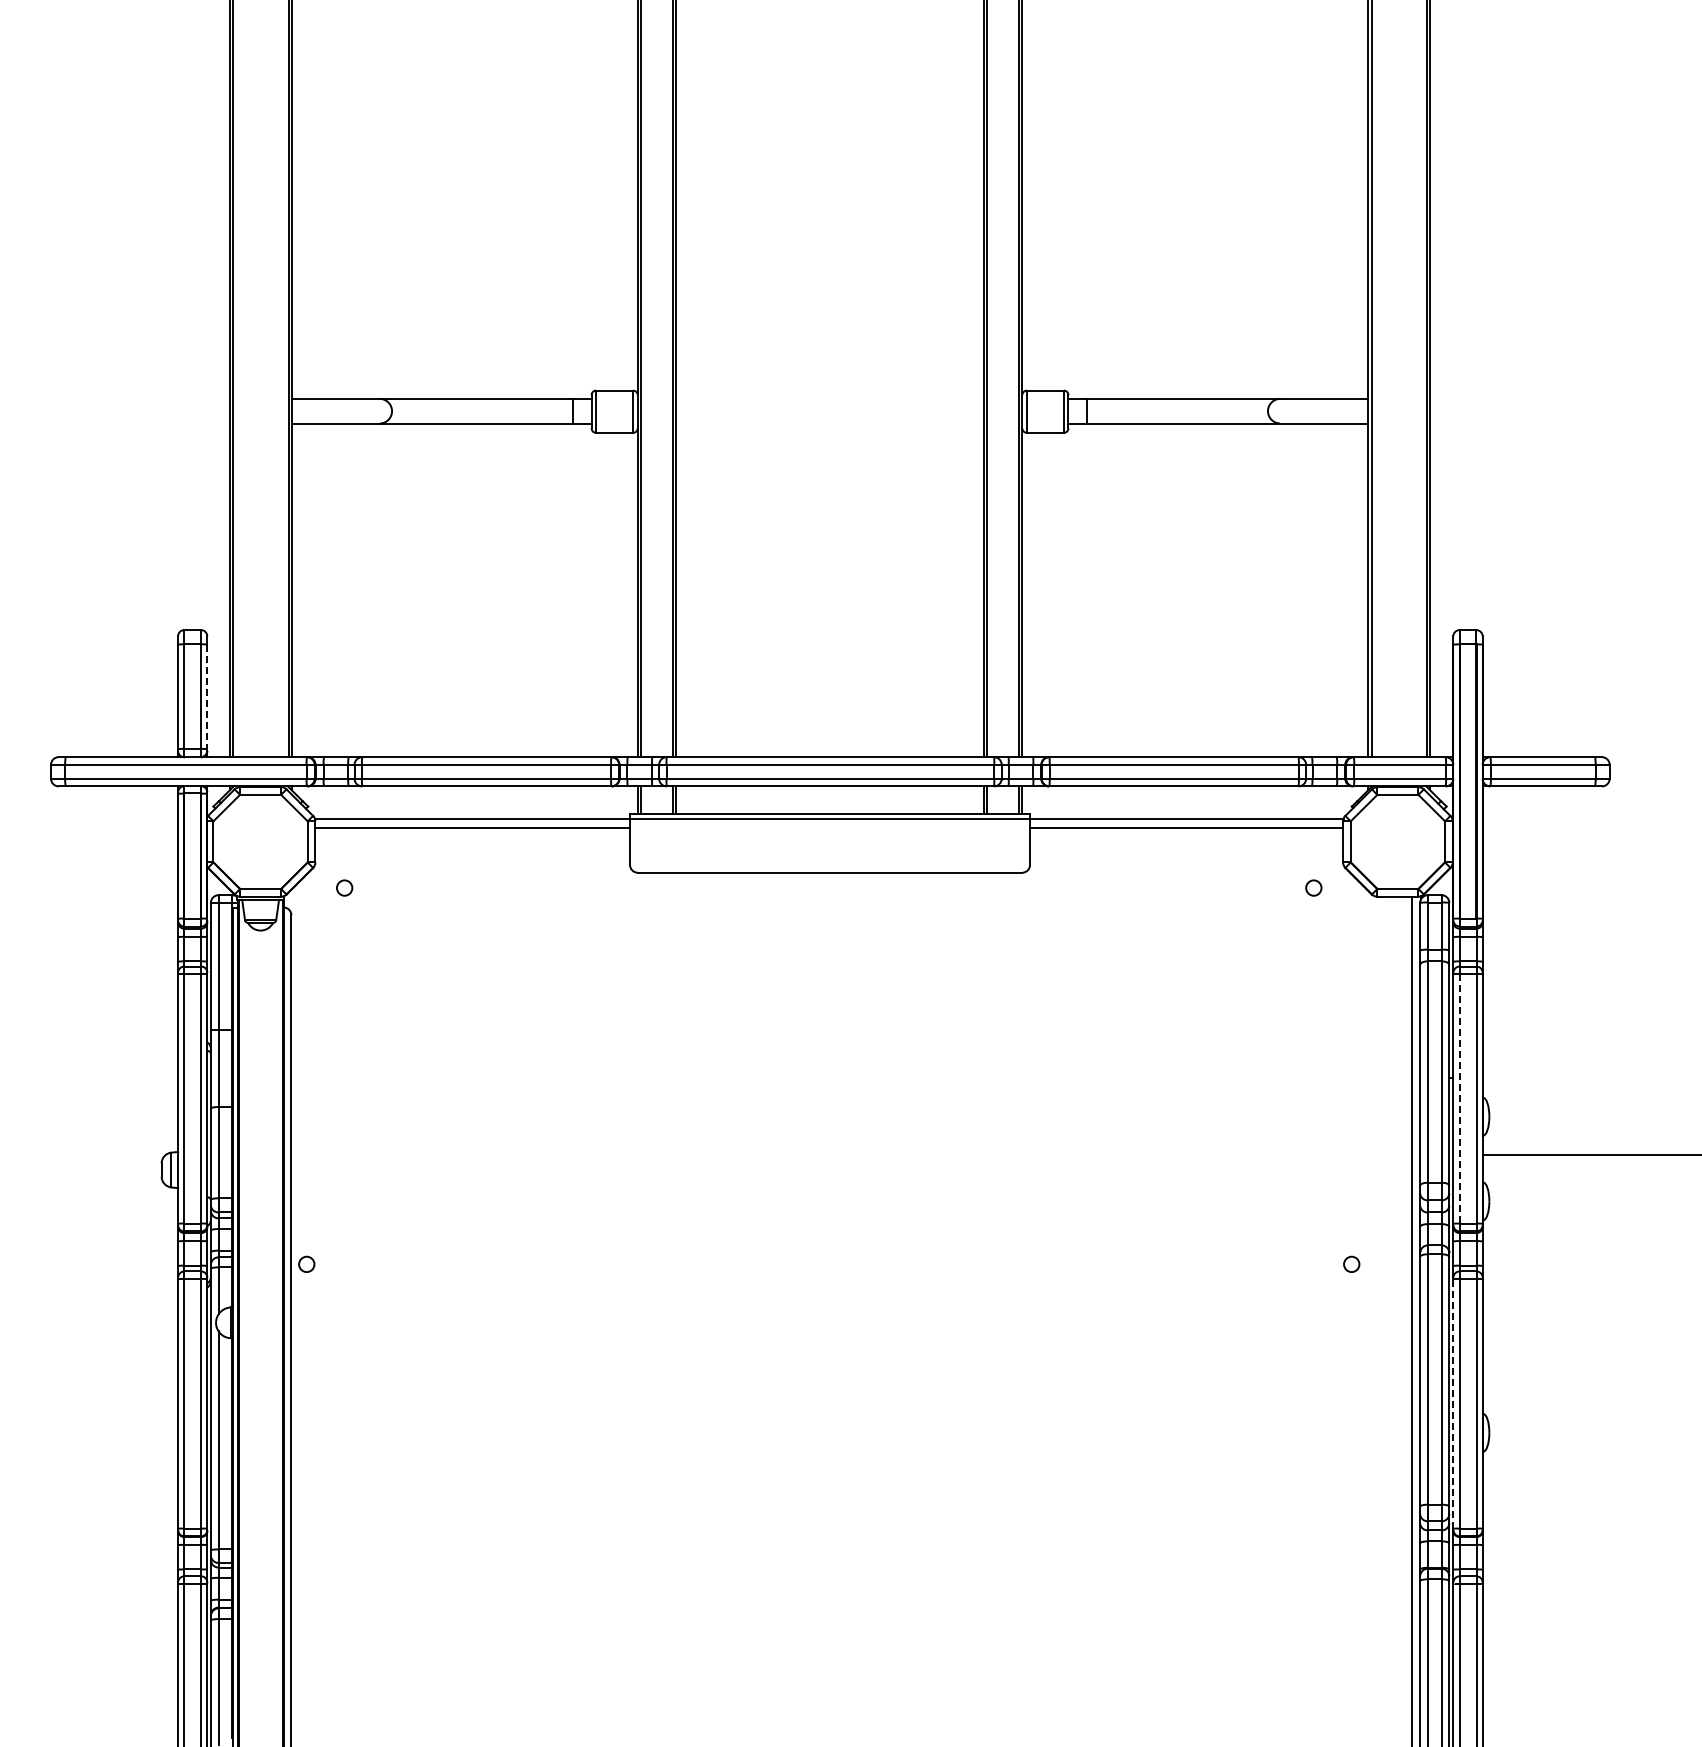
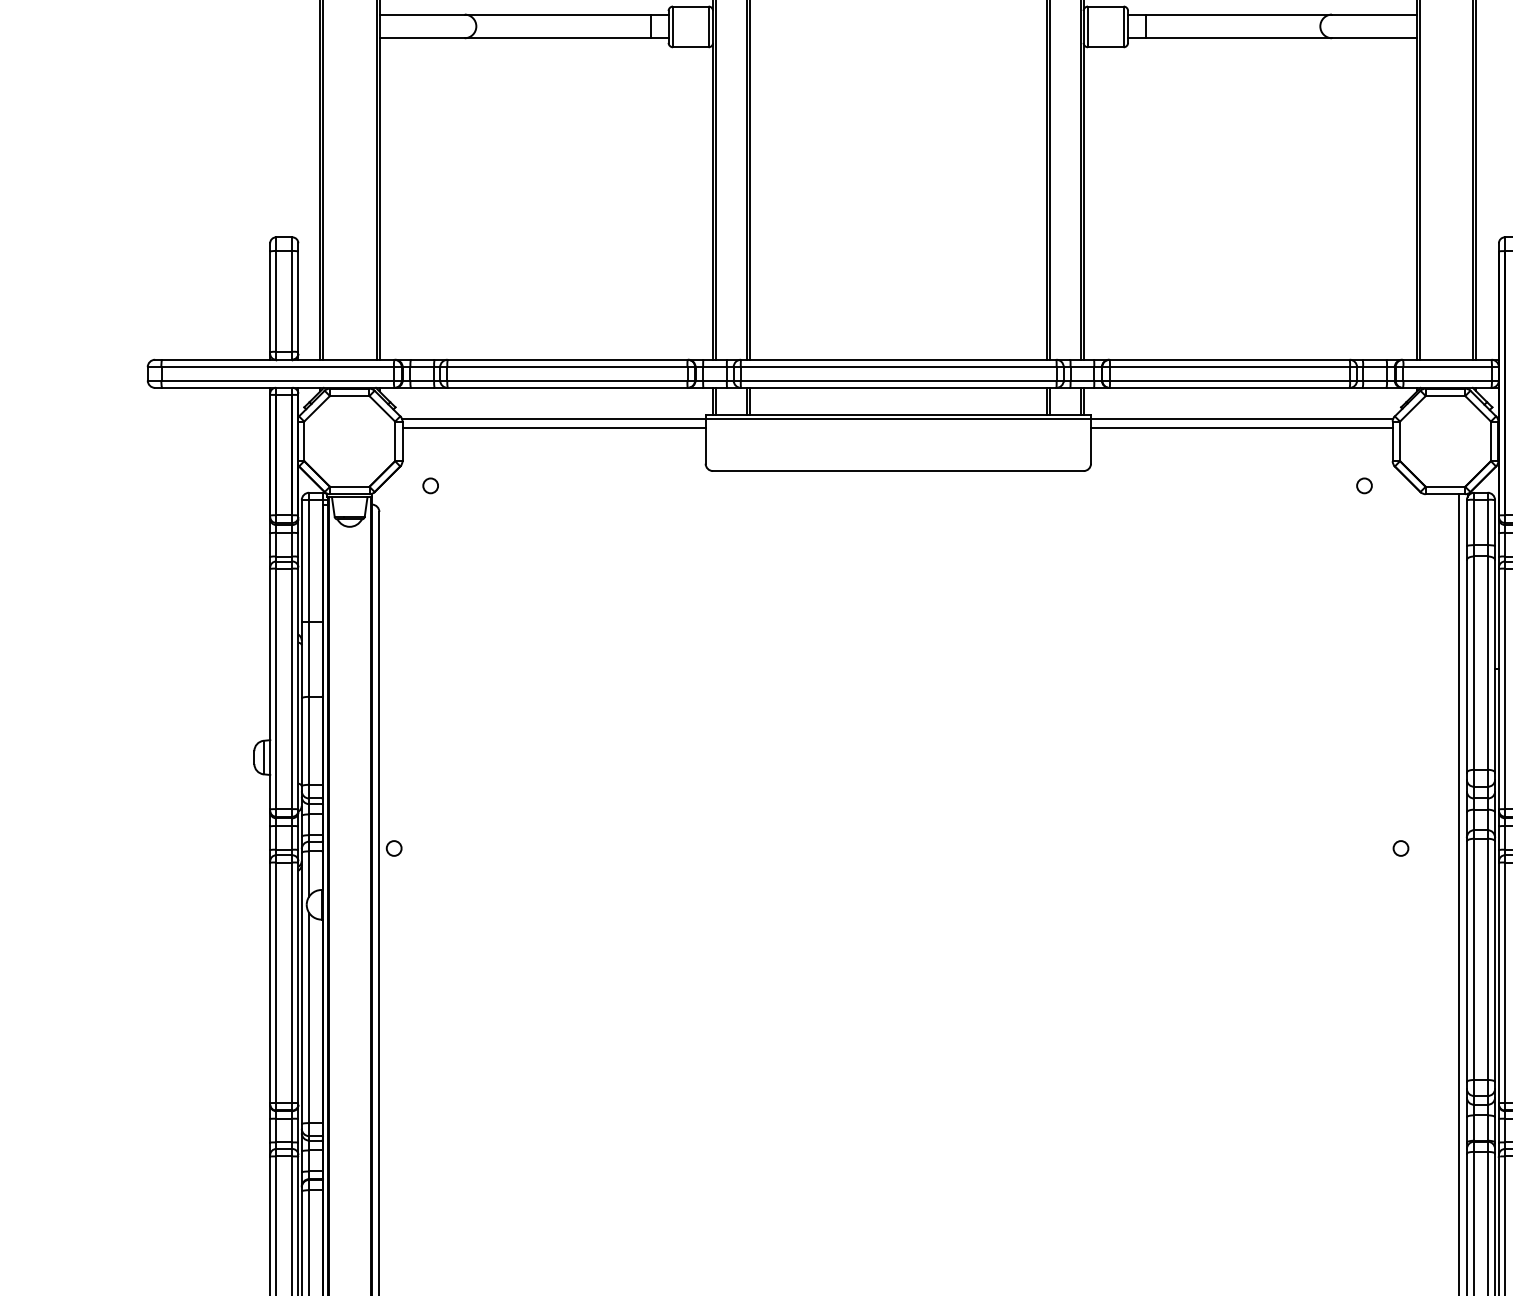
line: (207, 697) -> (298, 302), dashed -> solid
line: (1459, 1098) -> (1504, 688), dashed -> solid
line: (1453, 1403) -> (1499, 982), dashed -> solid

